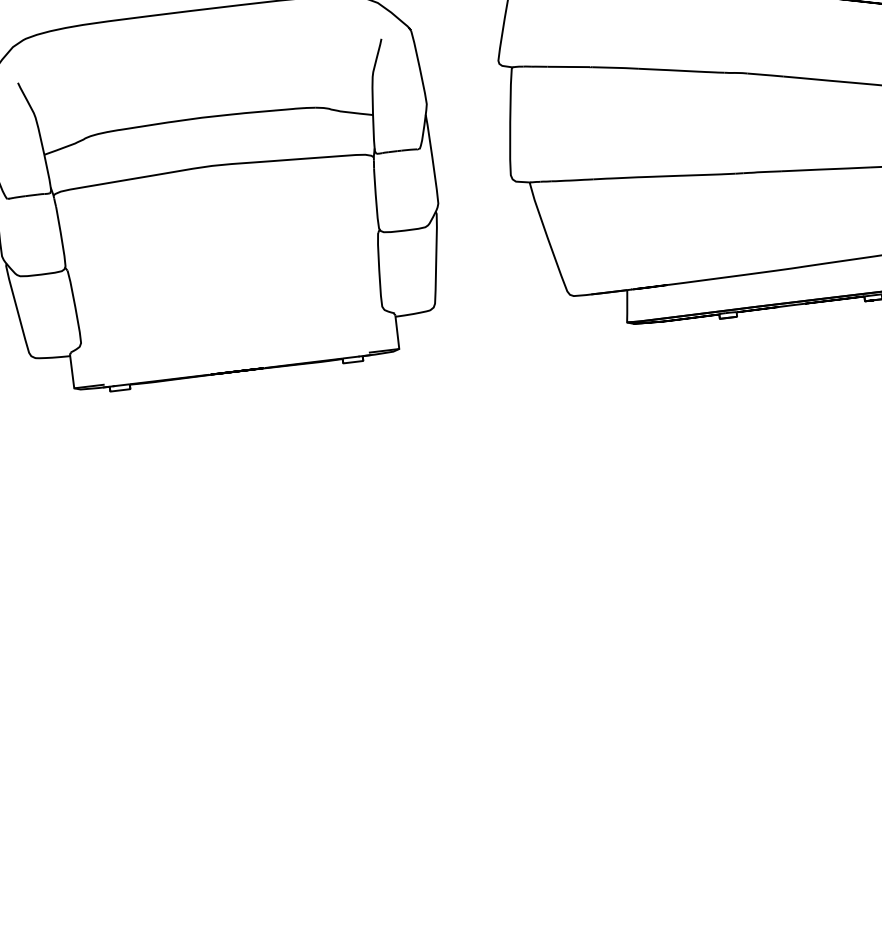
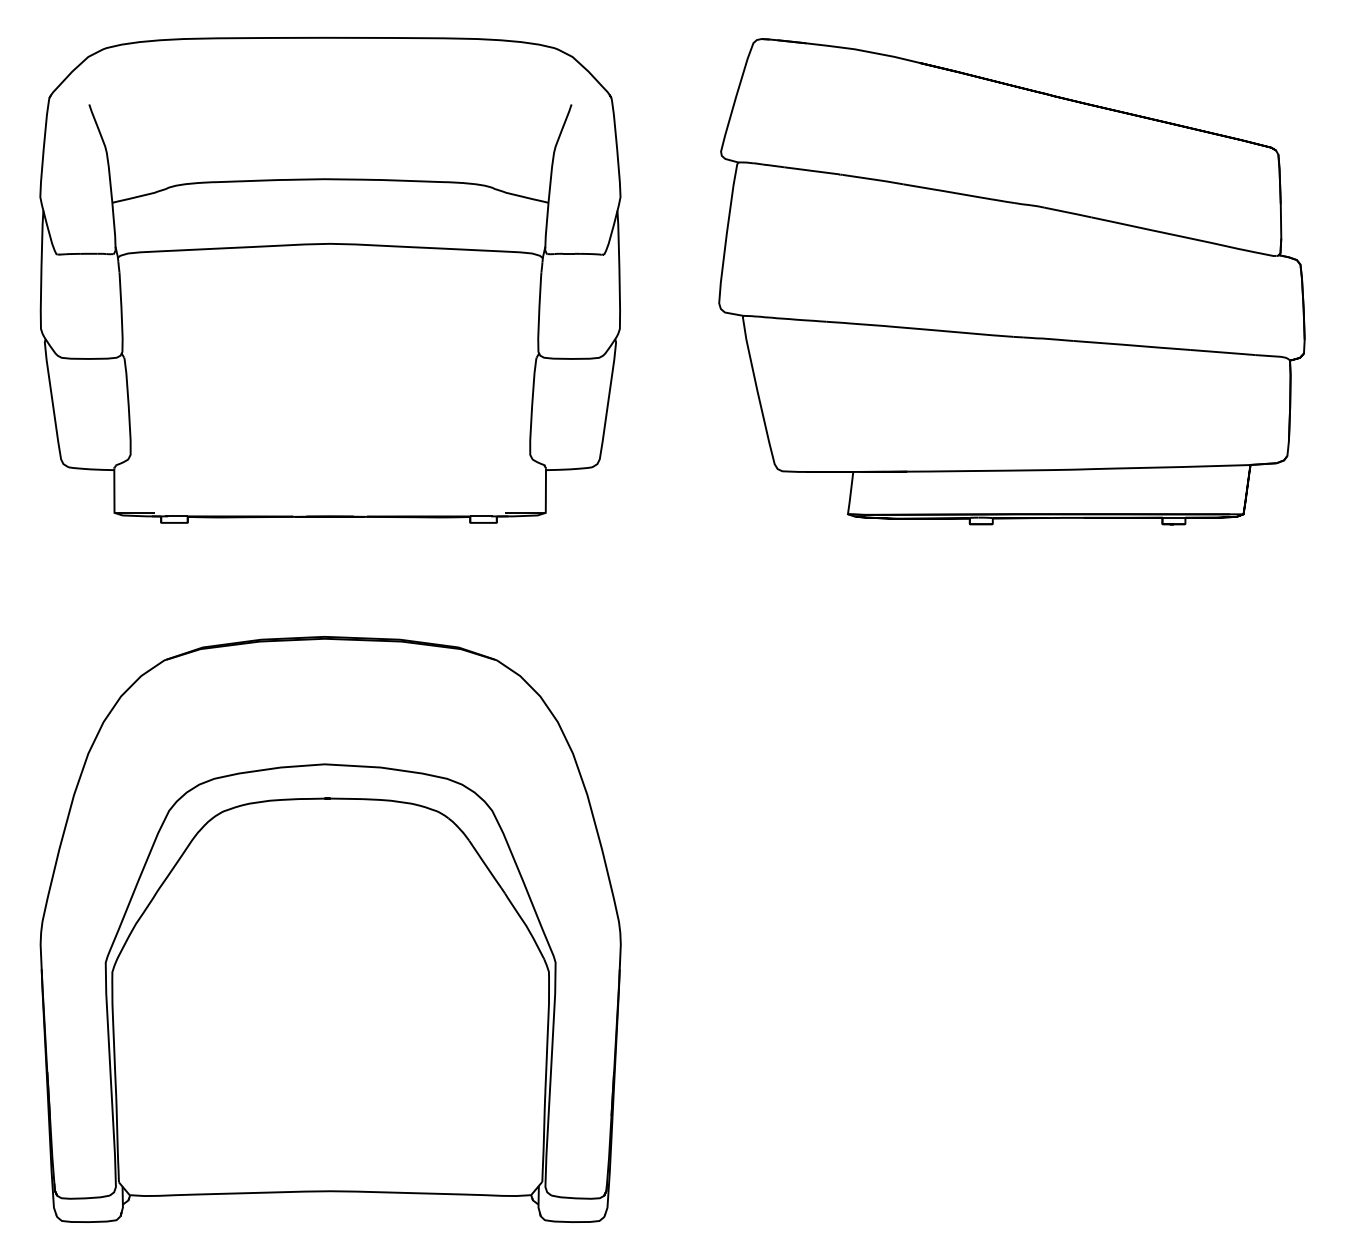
part: (275, 682) -> (330, 929), added

